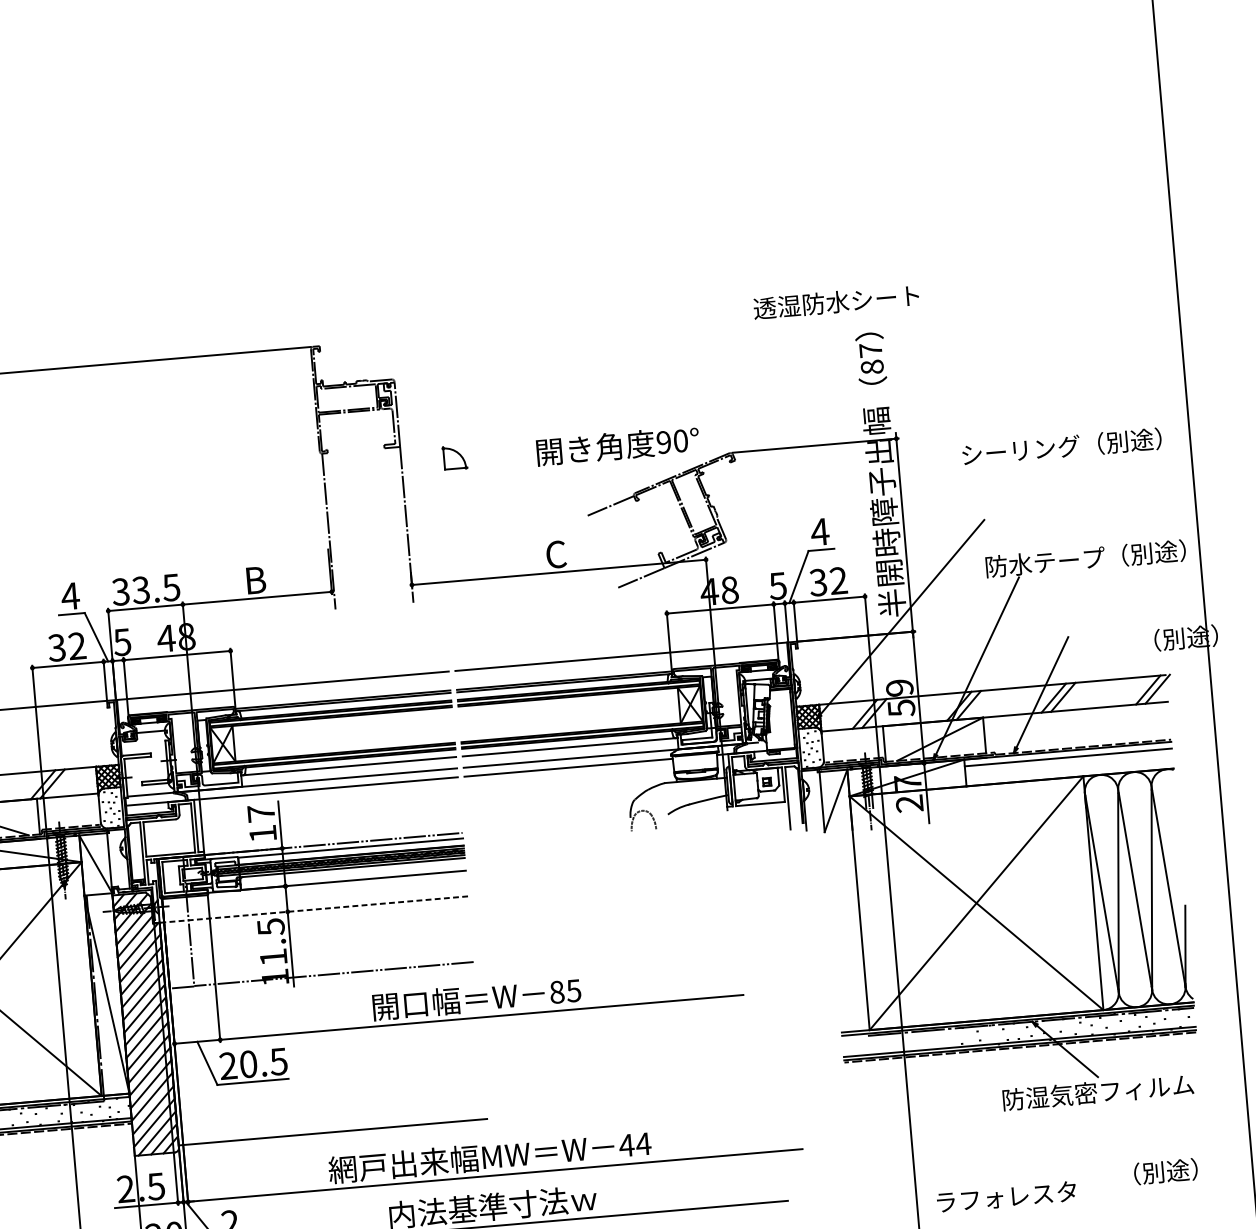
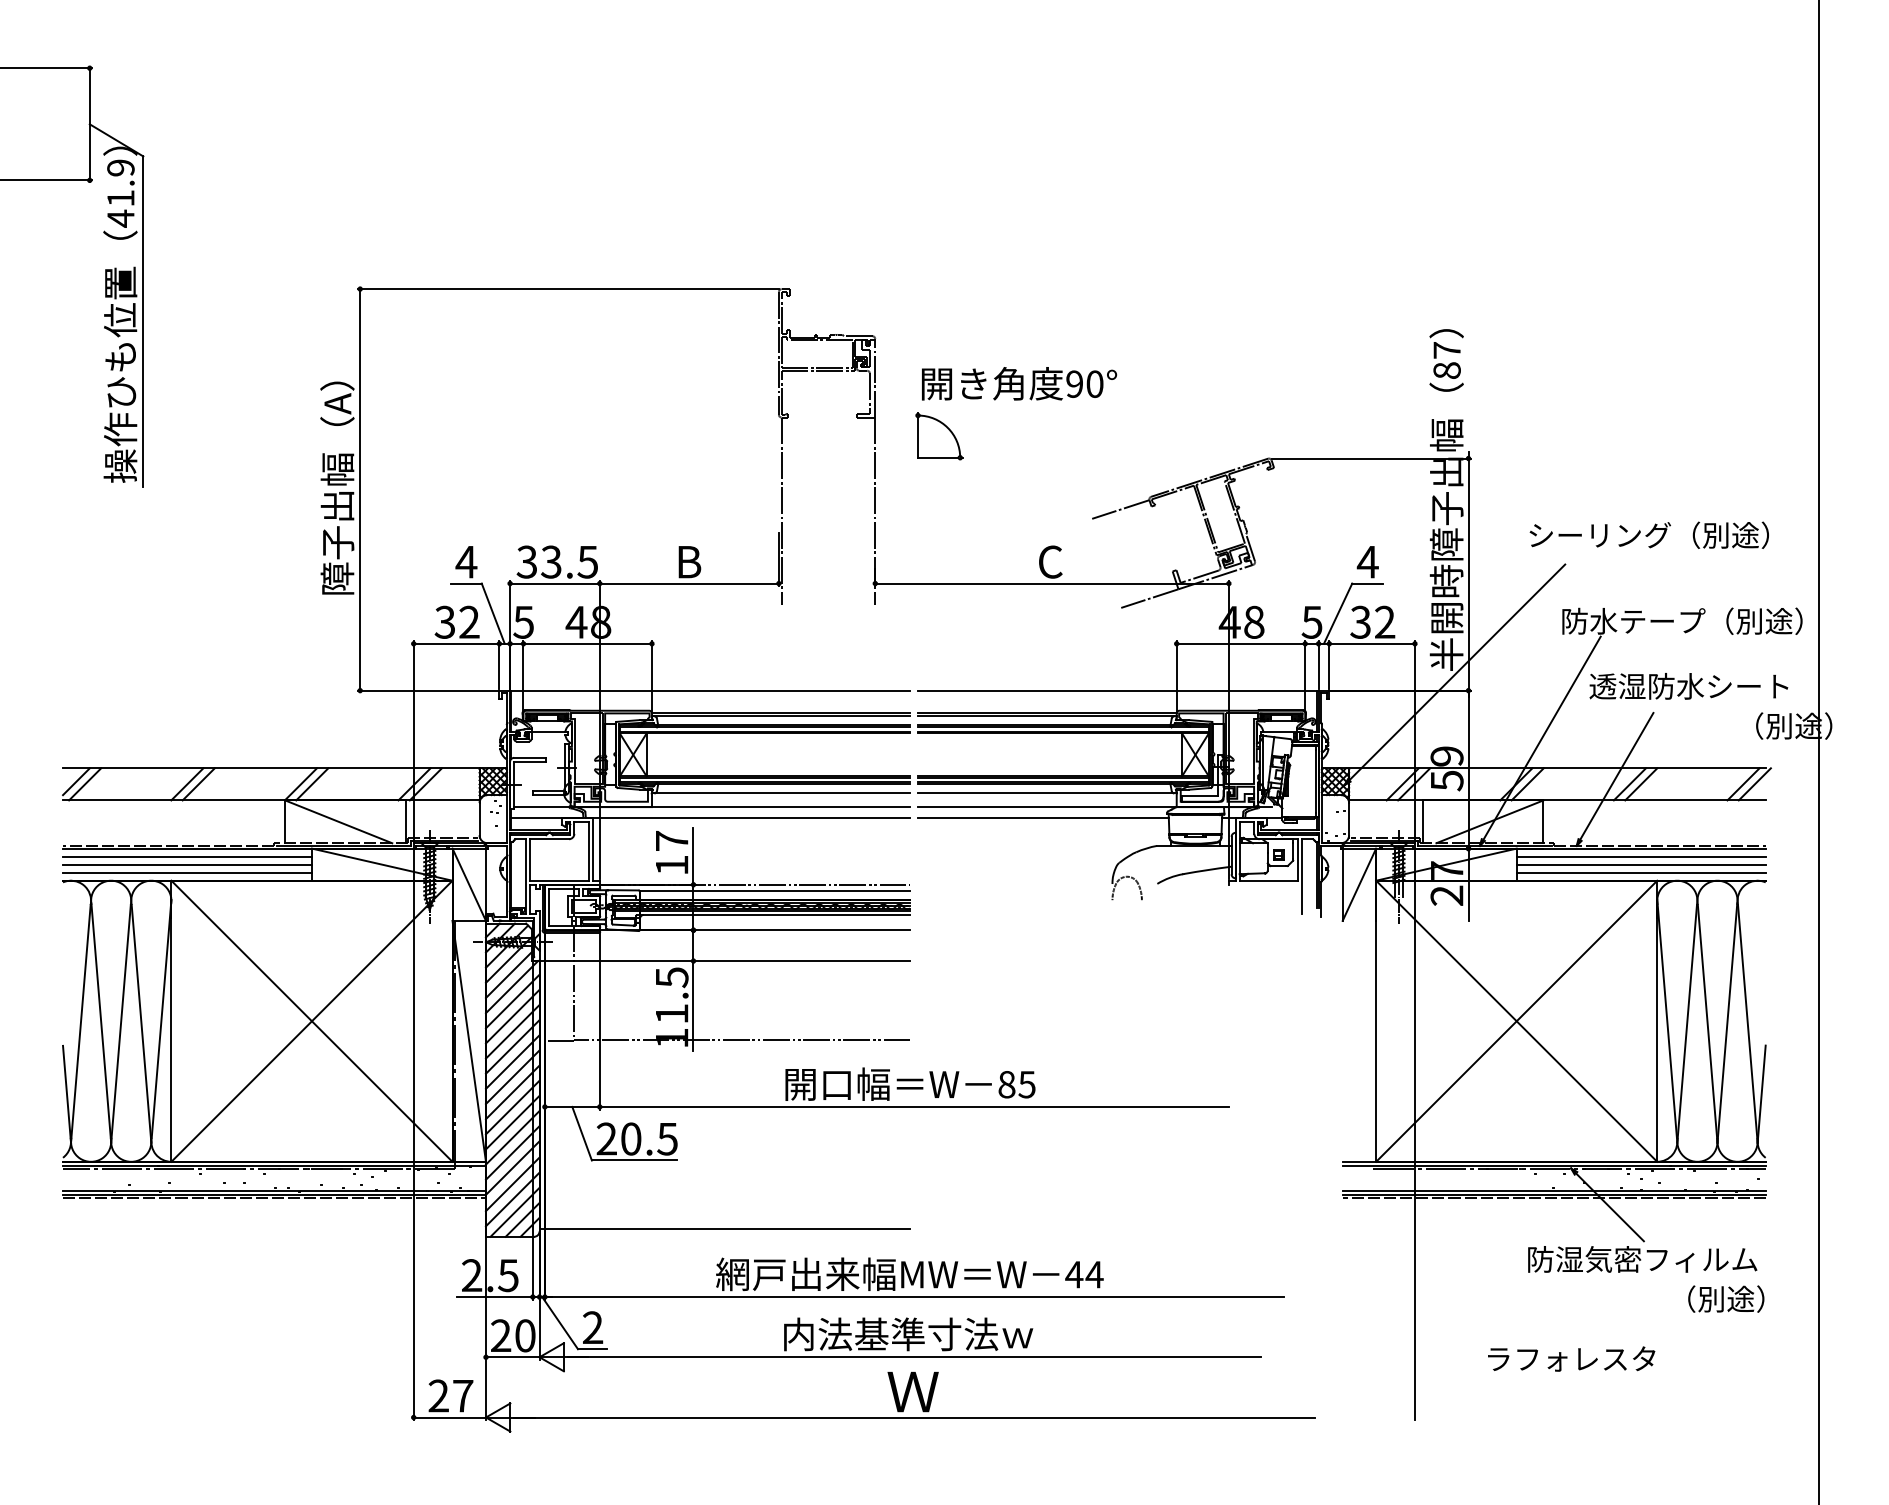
text: (836, 302) -> (1688, 686), moved
text: (618, 445) -> (1019, 383), moved
text: (1061, 446) -> (1648, 534), moved
part: (454, 458) -> (939, 436), size x1.67
line: (1068, 764) -> (1640, 864), added
line: (1068, 770) -> (1640, 872), added
line: (311, 910) -> (721, 961), dashed -> solid
text: (1166, 1171) -> (1726, 1298), moved
text: (1006, 1196) -> (1571, 1358), moved

